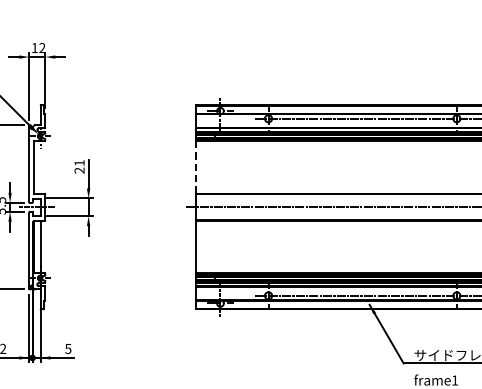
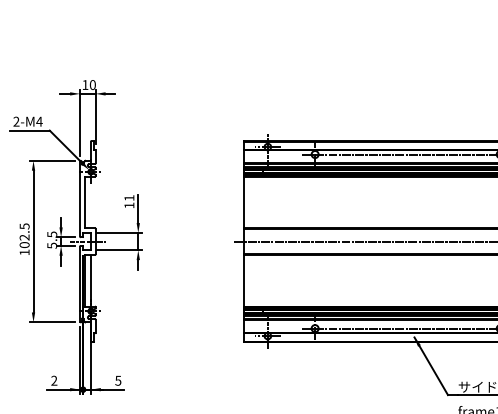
text: (42, 47) -> (92, 84), 12 -> 10
line: (196, 167) -> (244, 202), dashed -> solid
text: (79, 170) -> (129, 205), 21 -> 11

